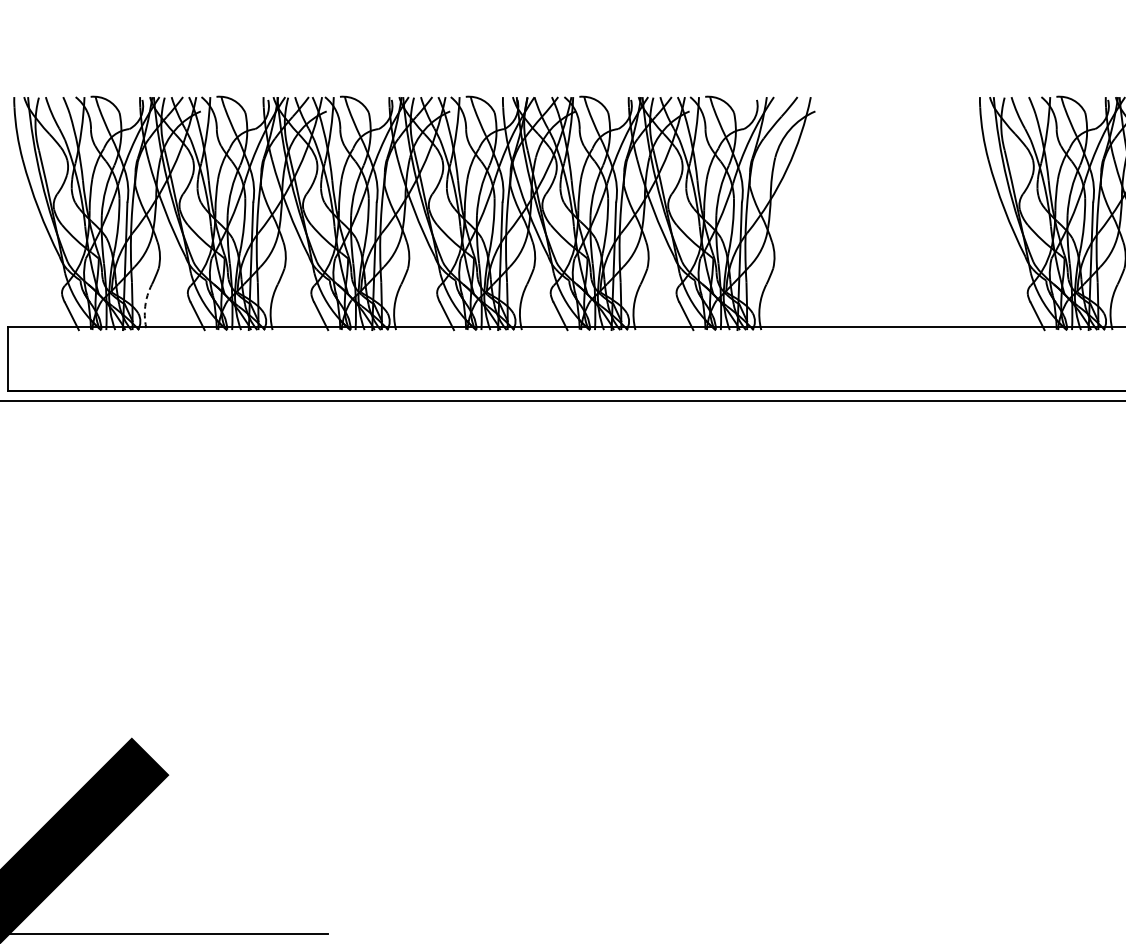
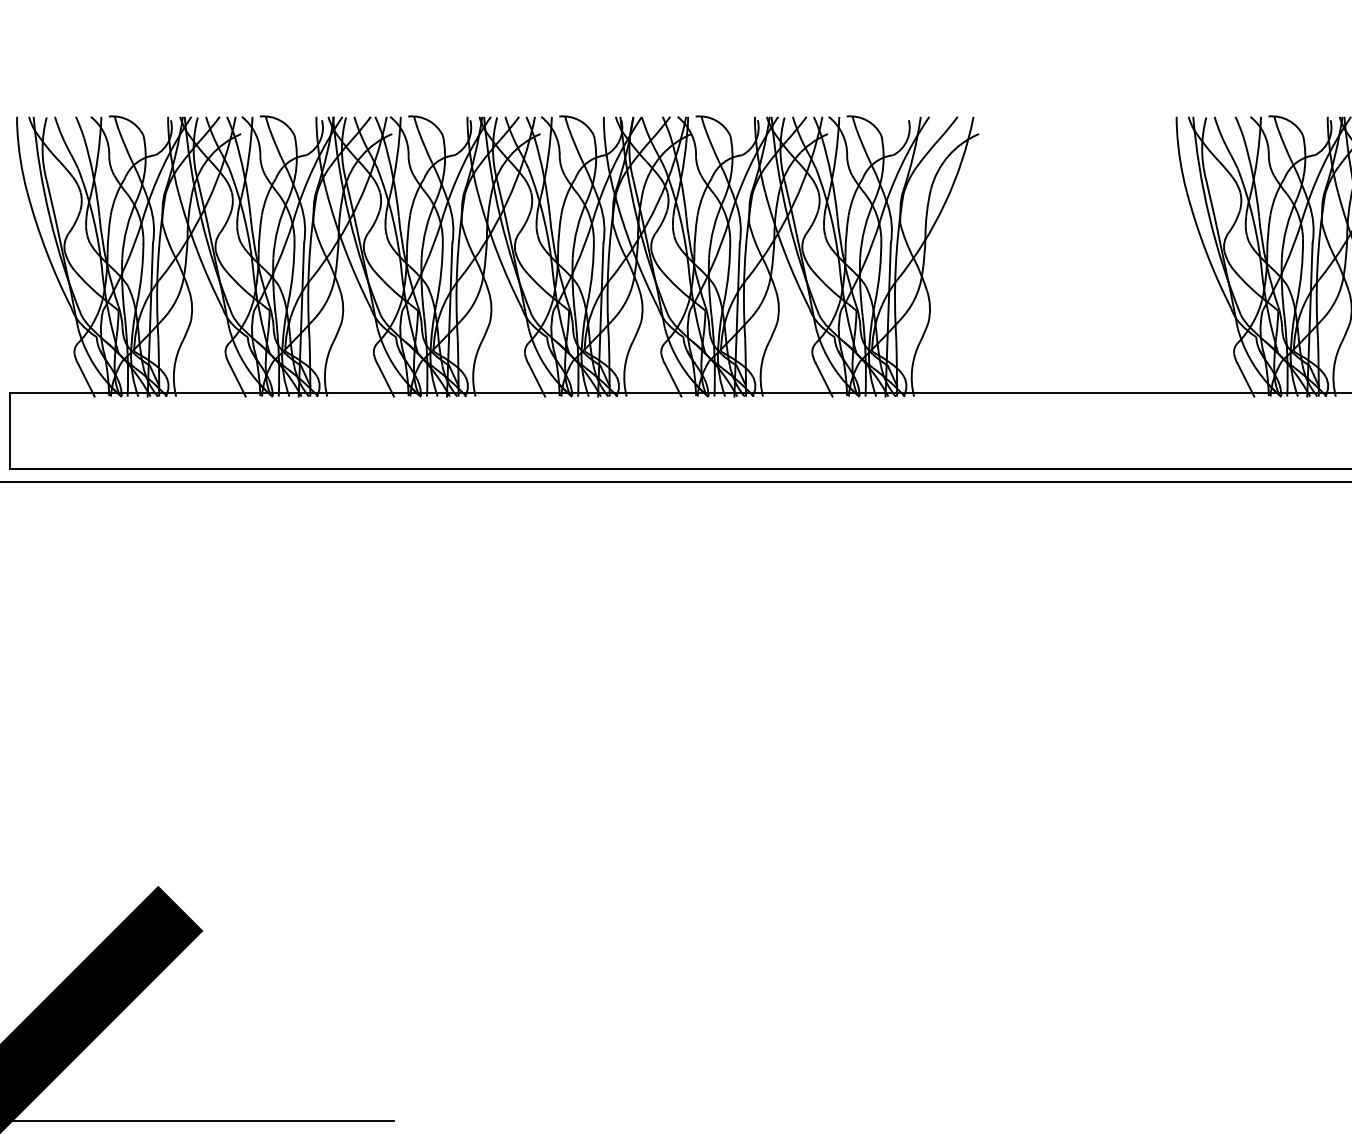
arc: (145, 306) -> (174, 368), dashed -> solid

